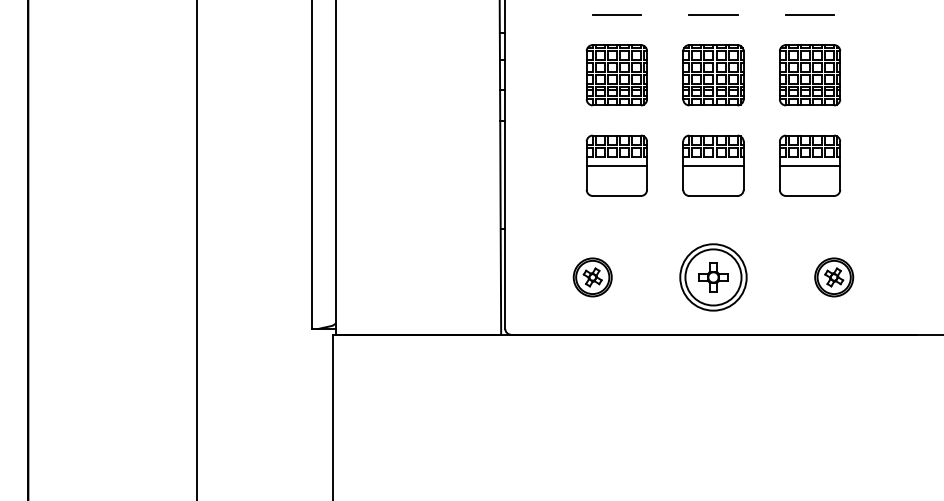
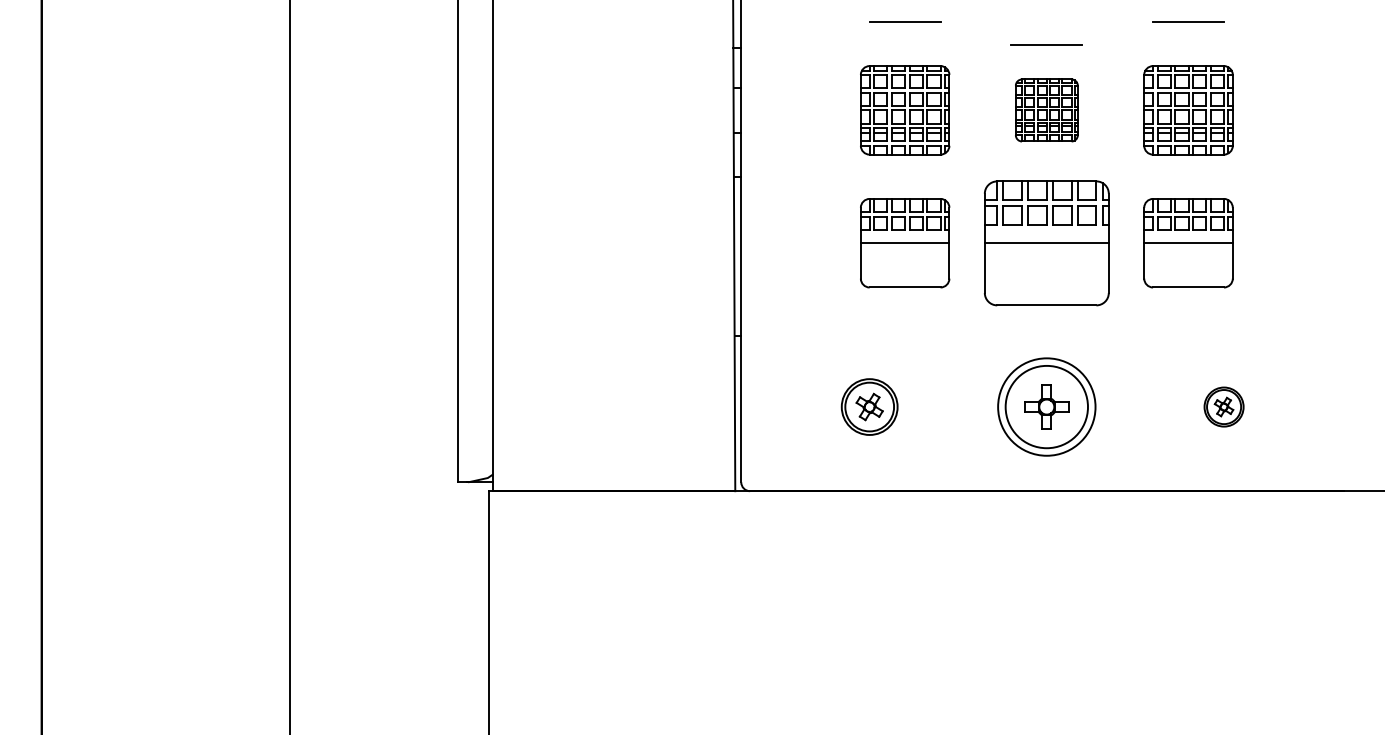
line: (713, 14) -> (1046, 44), moved
part: (713, 75) -> (1046, 110), size x0.7
part: (713, 165) -> (1046, 242), size x1.4
part: (834, 277) -> (1224, 407), size x0.7

